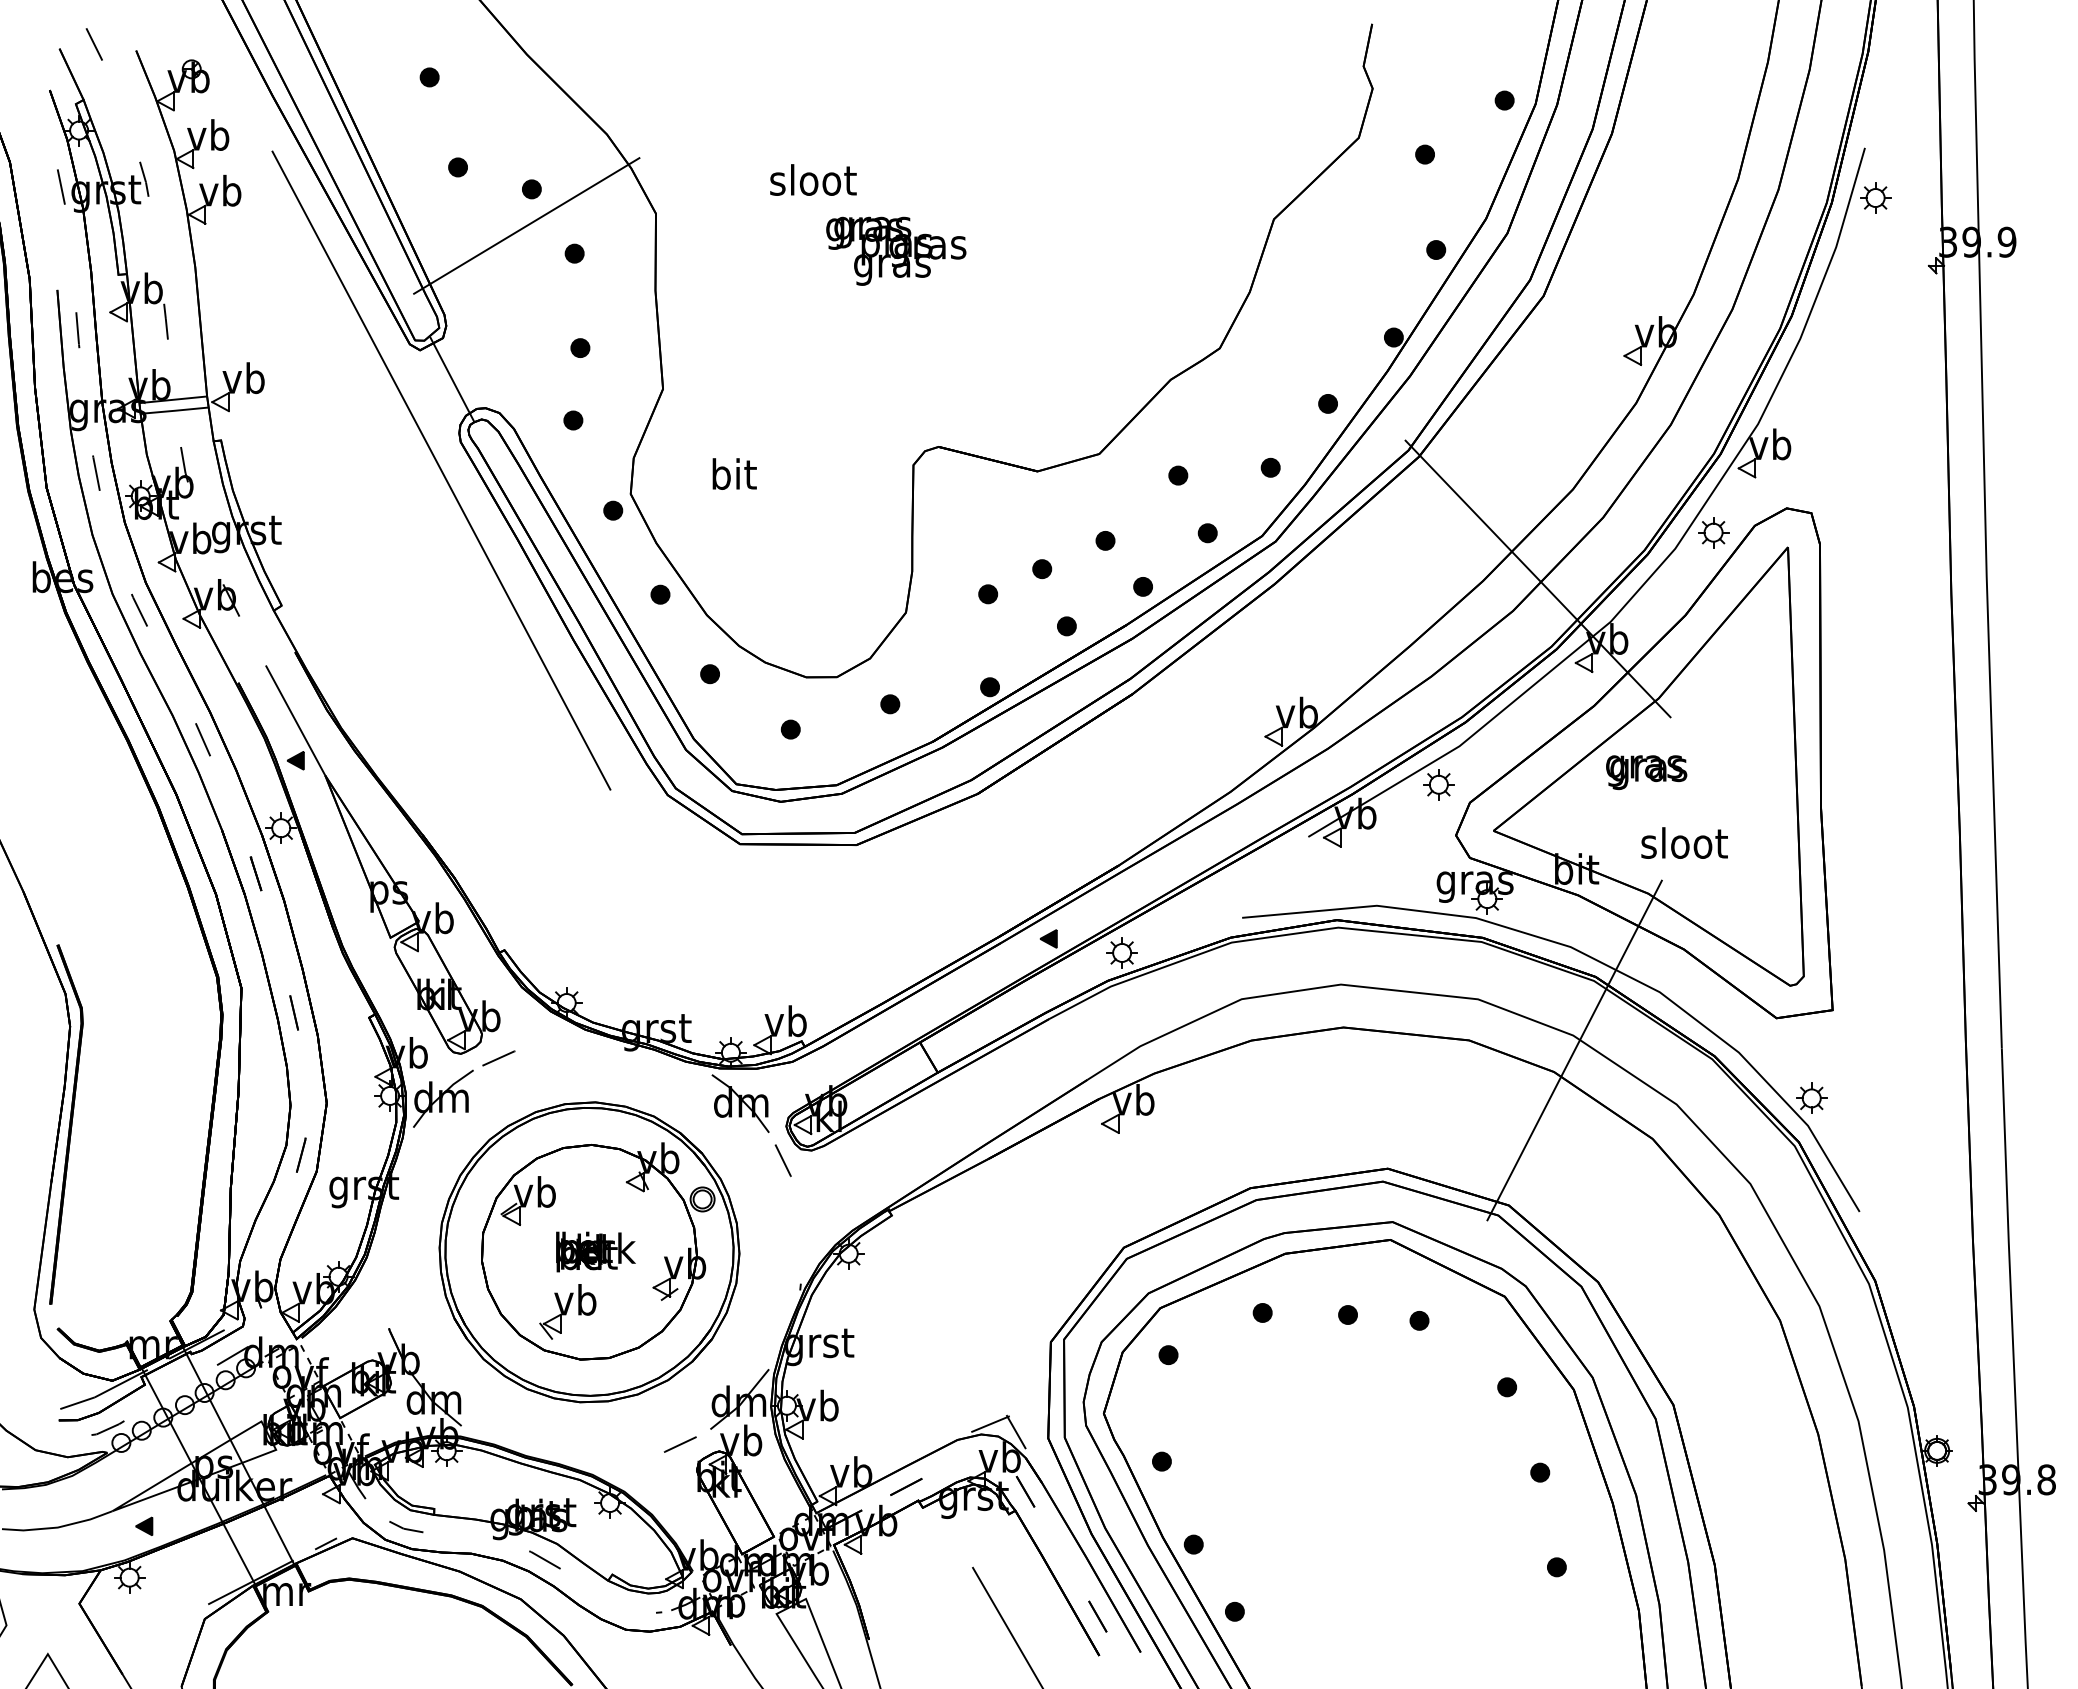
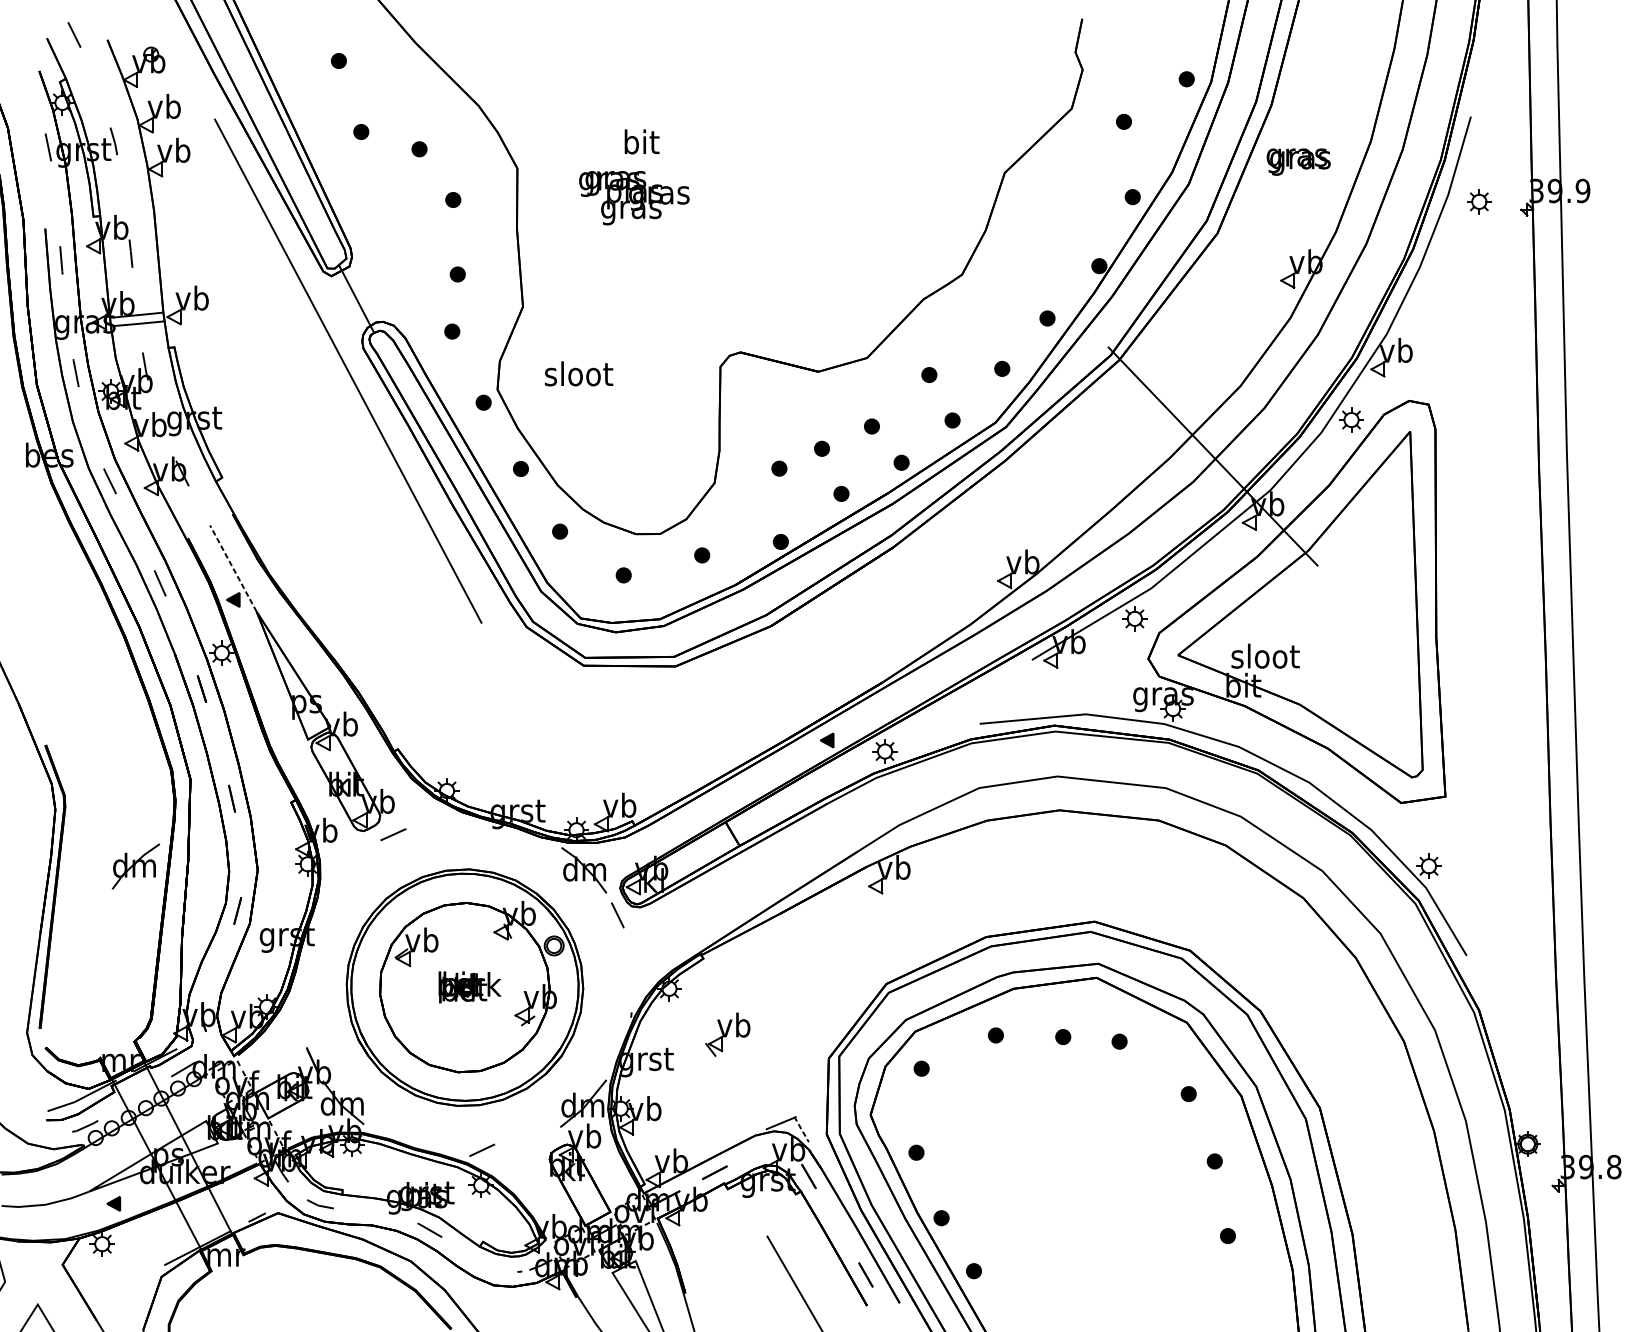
text: (813, 179) -> (641, 141), sloot -> bit
part: (1875, 197) -> (1479, 201), moved
line: (526, 225) -> (415, 177), removed
text: (896, 250) -> (634, 197), moved
text: (733, 473) -> (578, 373), bit -> sloot
line: (295, 720) -> (233, 568), solid -> dashed
text: (1646, 772) -> (1298, 162), moved
text: (1684, 842) -> (1265, 655), moved
line: (1574, 1050) -> (1241, 828), removed
part: (443, 1098) -> (136, 866), moved
part: (567, 1311) -> (727, 1034), moved
line: (1016, 1432) -> (801, 1129), solid -> dashed
line: (679, 1444) -> (481, 1150), moved

